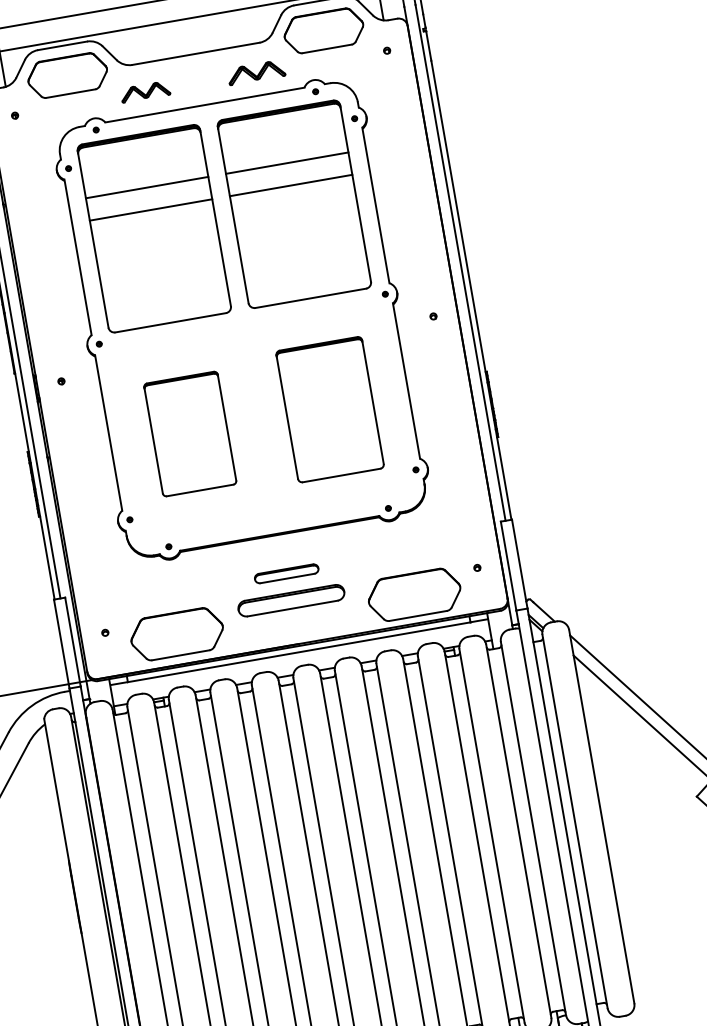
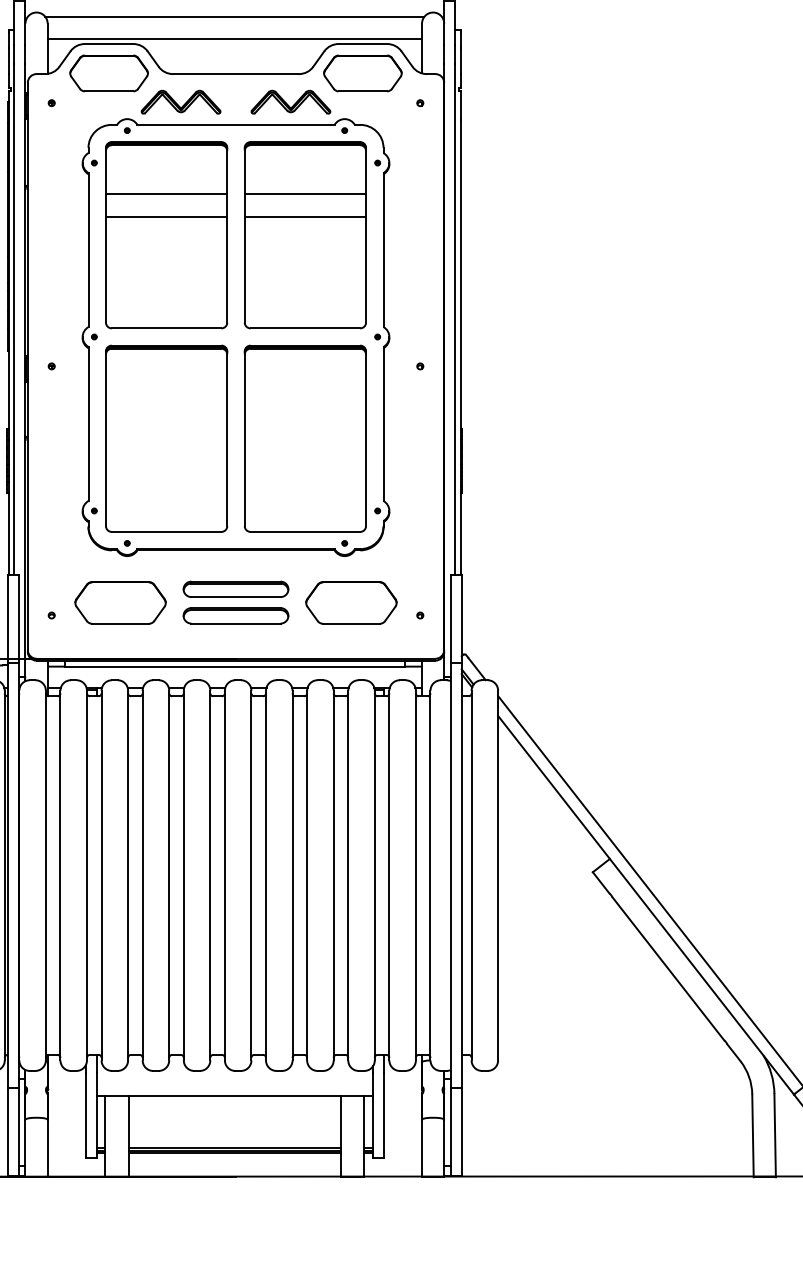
part: (255, 71) -> (290, 101), size x1.43
part: (144, 91) -> (180, 101), size x1.67
part: (329, 409) -> (304, 438), size x1.43
part: (189, 433) -> (166, 438), size x1.67
part: (286, 573) -> (235, 588), size x1.67
part: (414, 594) -> (351, 602), moved
part: (177, 633) -> (120, 602), moved

